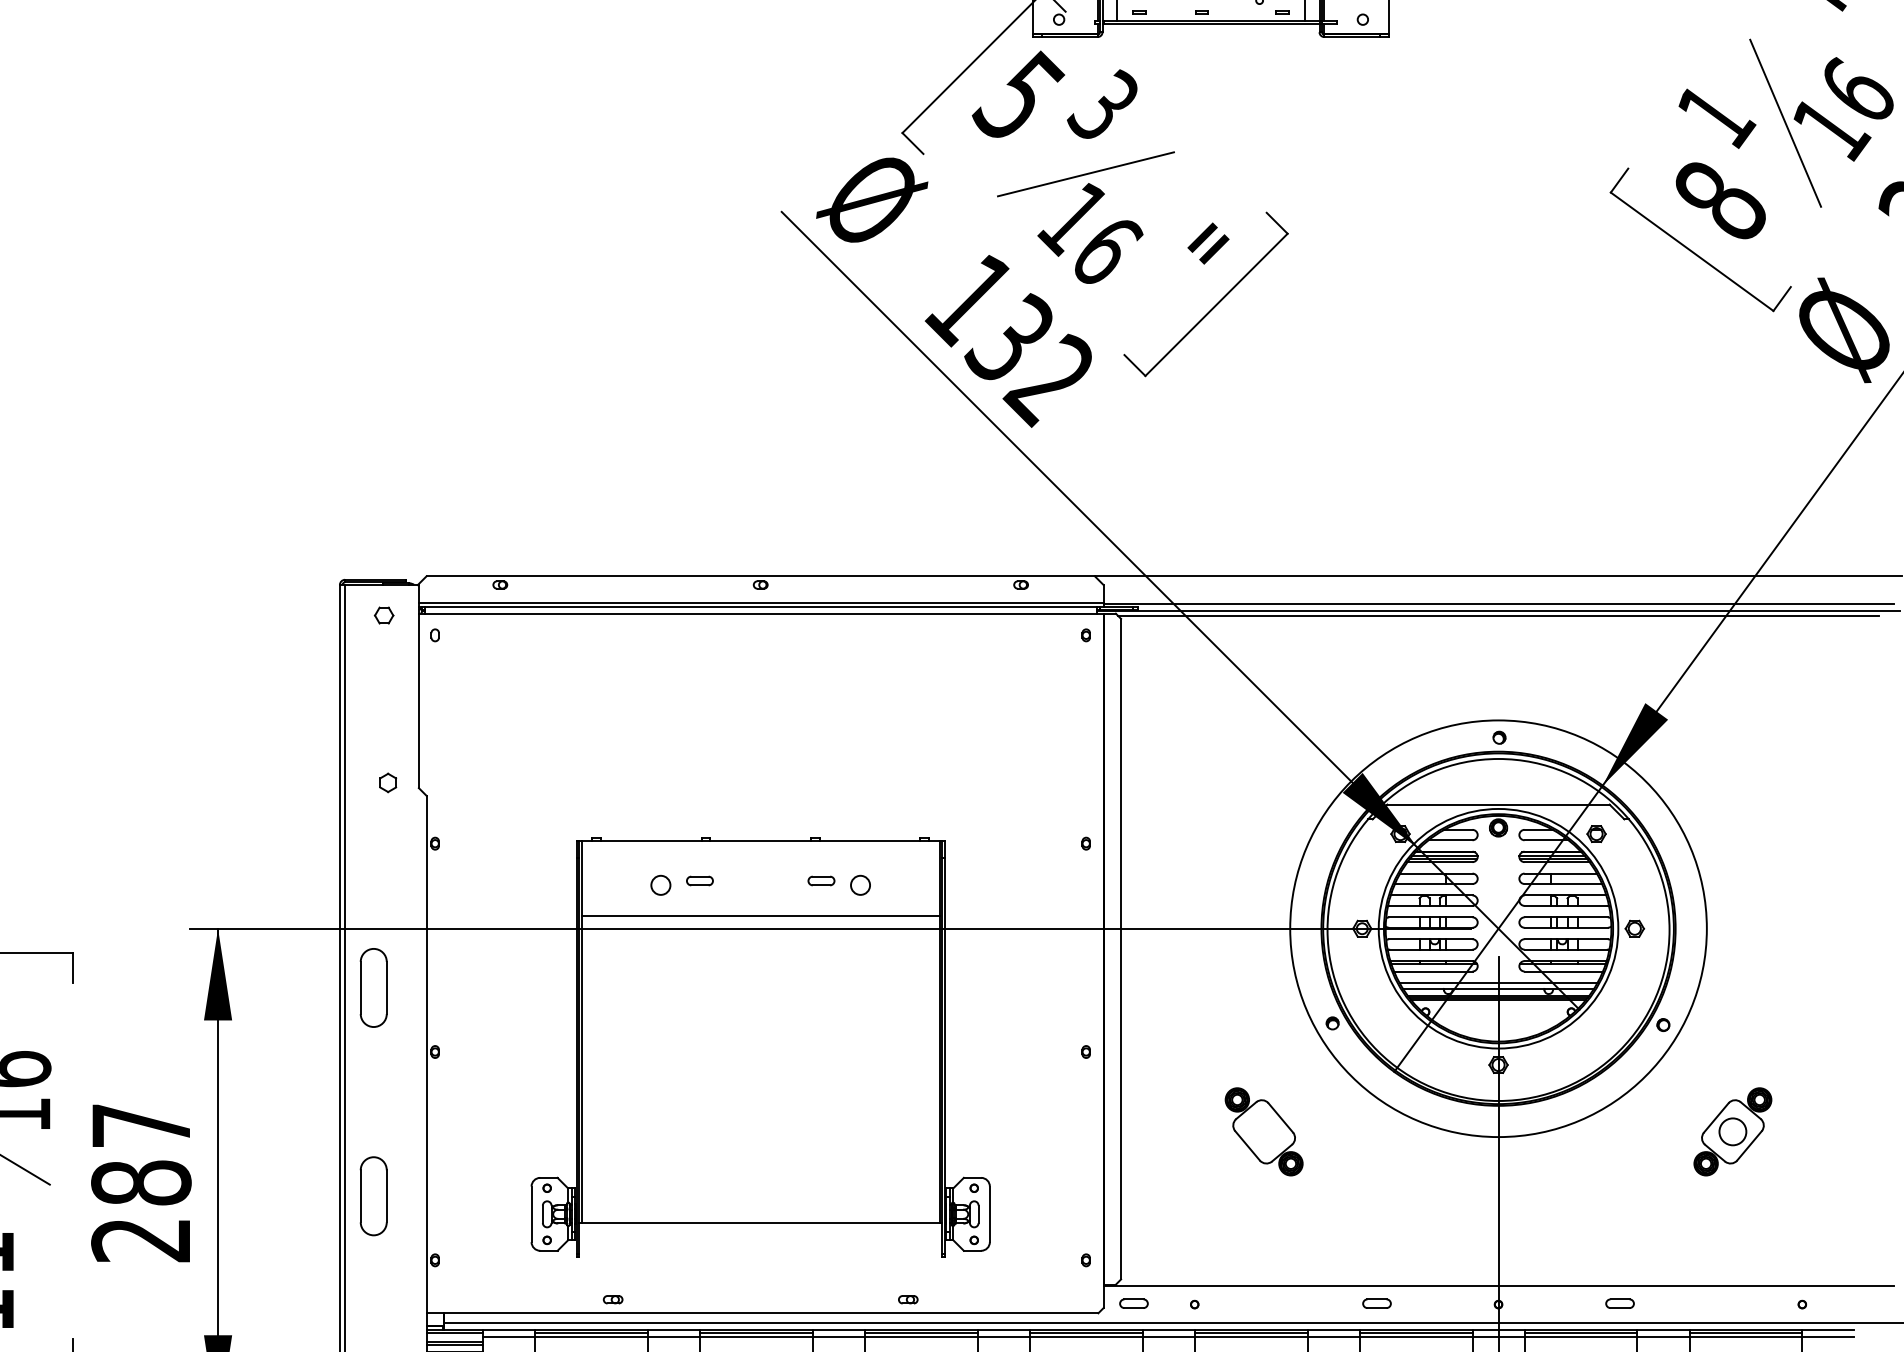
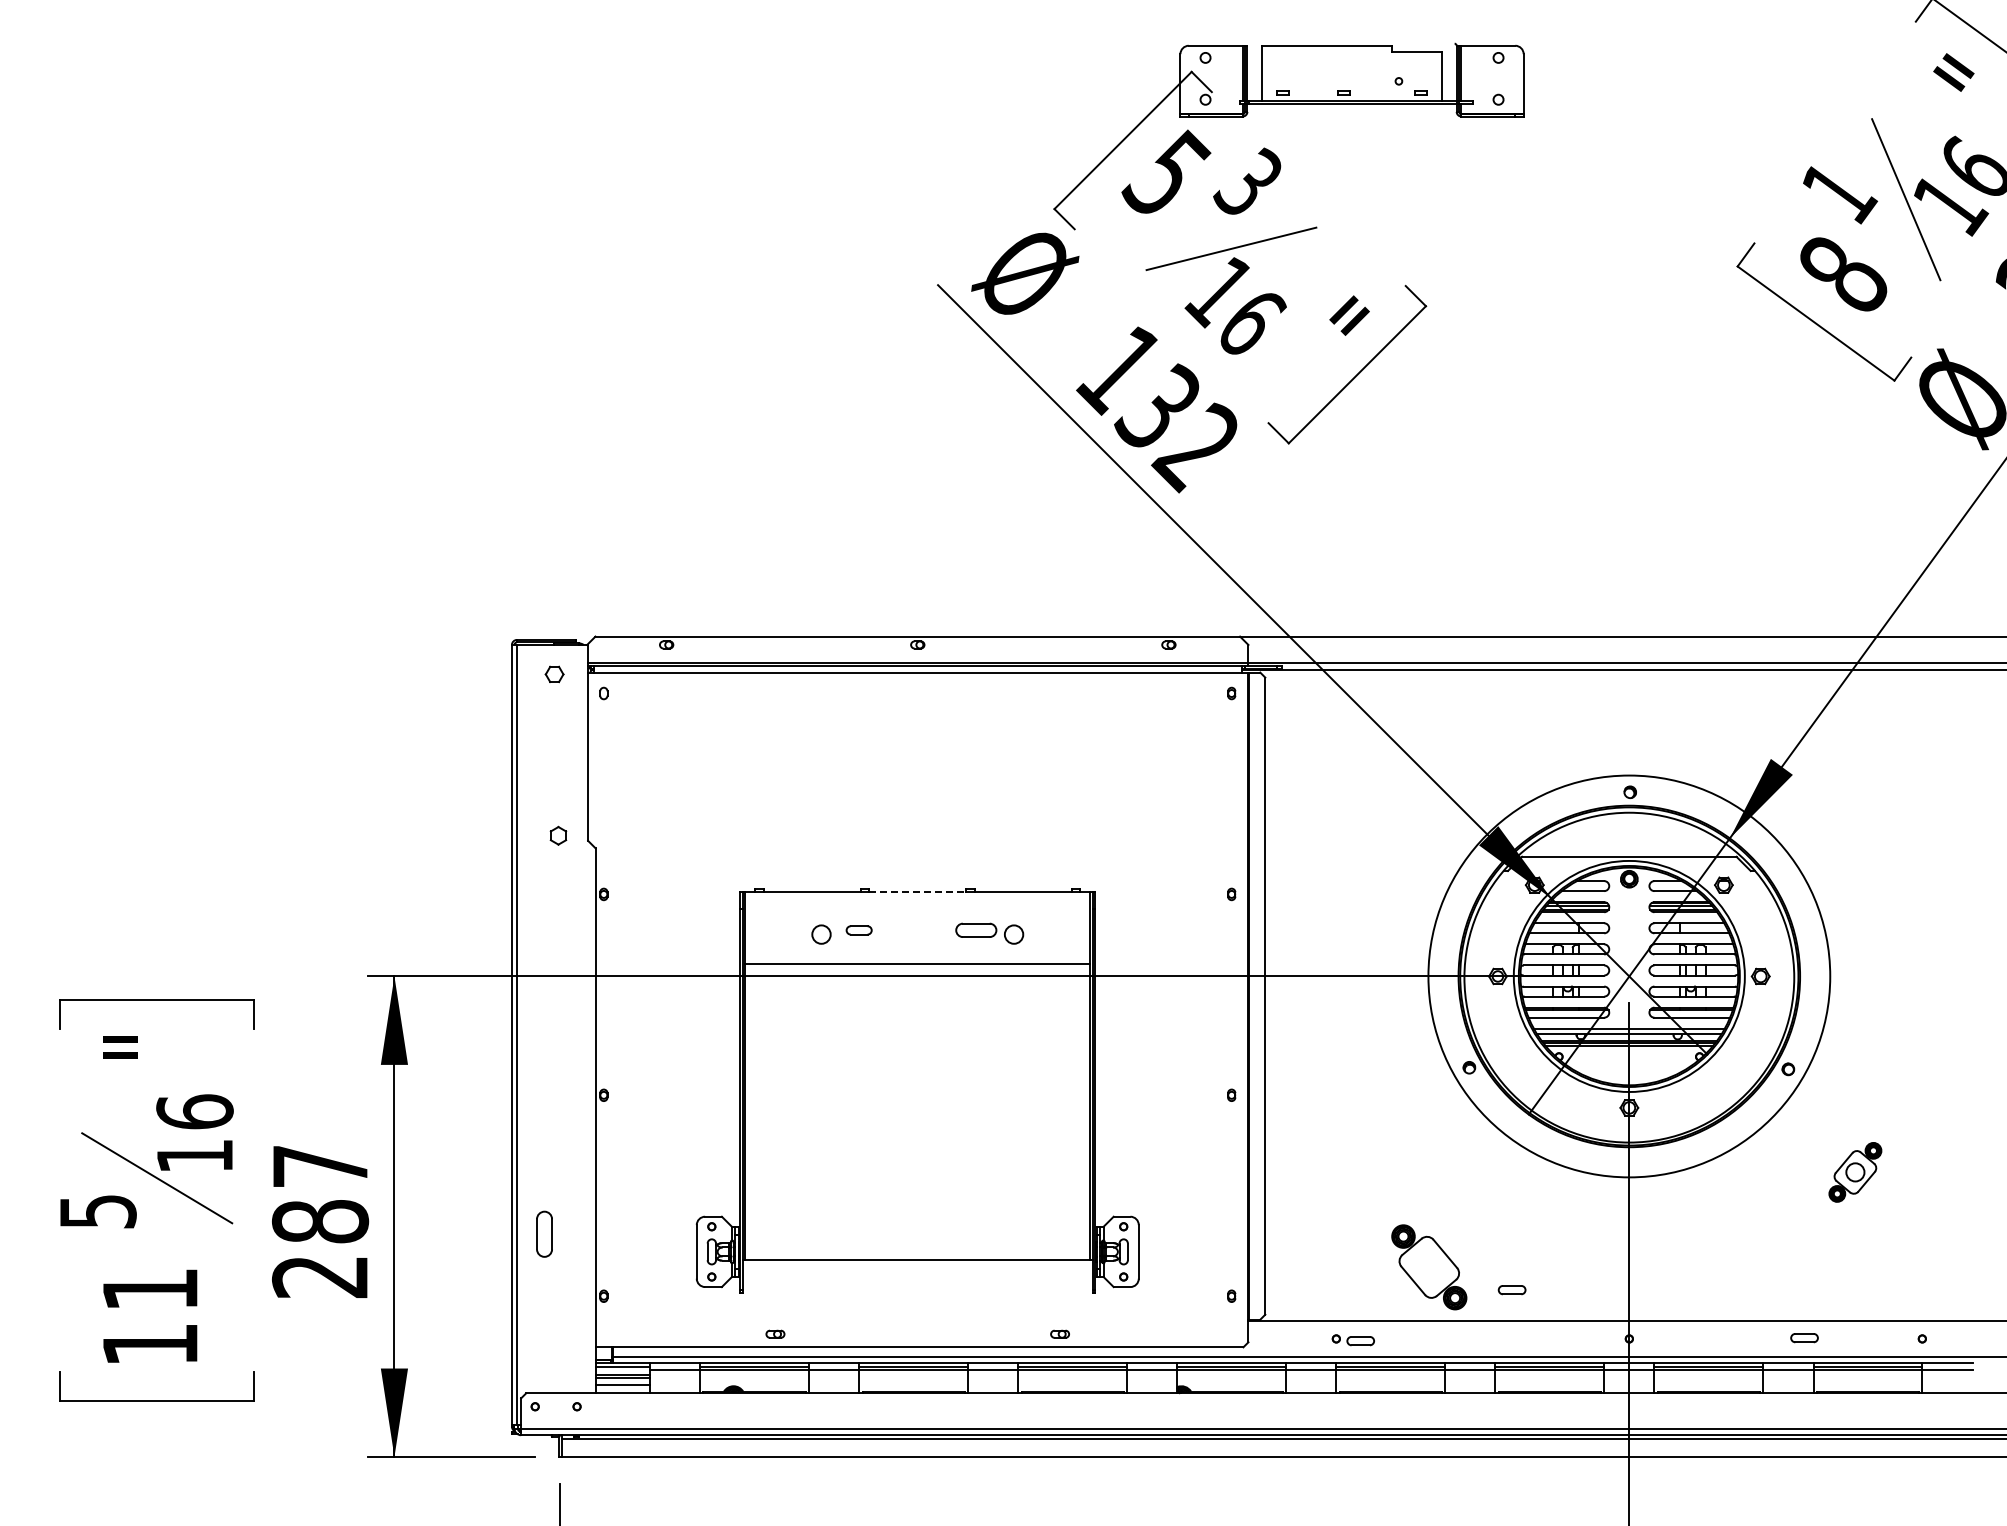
line: (1497, 616) -> (1628, 675), removed
line: (760, 840) -> (917, 891), solid -> dashed
part: (821, 881) -> (976, 930), size x1.6
part: (373, 987) -> (544, 1033), removed
part: (1264, 1132) -> (1429, 1267), moved
part: (1733, 1132) -> (1855, 1172), size x0.7
part: (373, 1195) -> (544, 1233), size x0.6
part: (1133, 1304) -> (1360, 1341), moved
part: (1376, 1304) -> (1511, 1290), moved
part: (1620, 1304) -> (1804, 1338), moved

